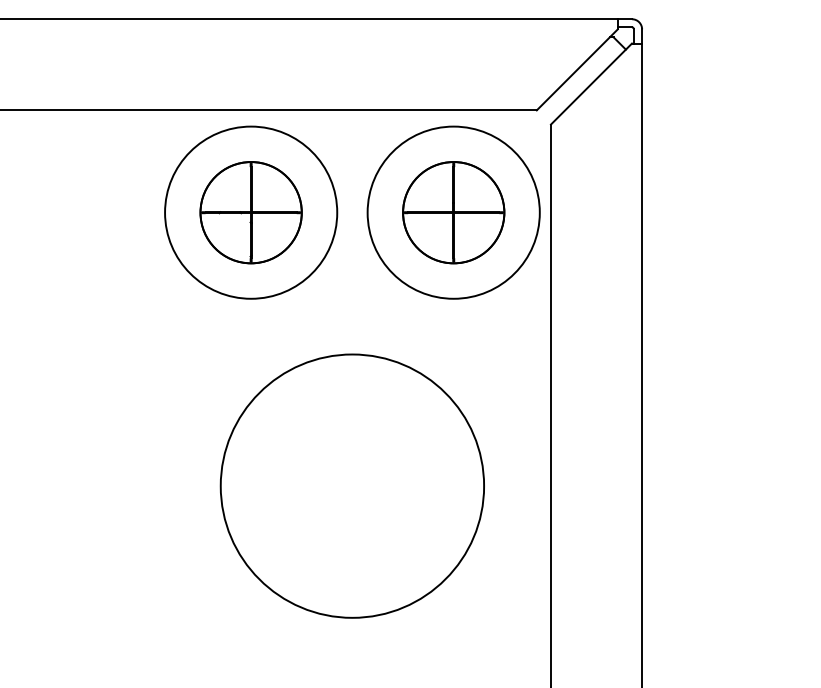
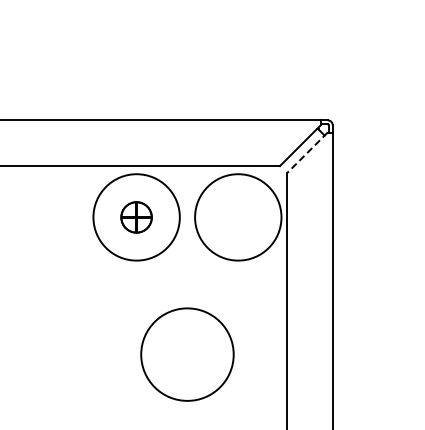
line: (591, 83) -> (307, 152), solid -> dashed
part: (250, 212) -> (136, 217), size x0.6
part: (452, 212) -> (237, 217), removed
circle: (352, 485) -> (187, 354), size x0.7

